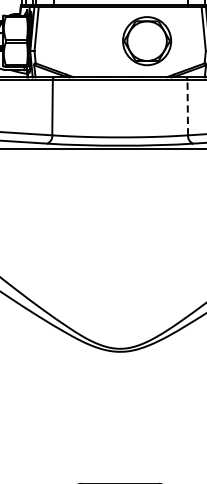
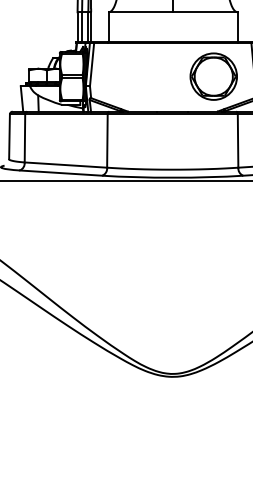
part: (146, 40) -> (213, 76), moved
line: (188, 108) -> (238, 141), dashed -> solid

